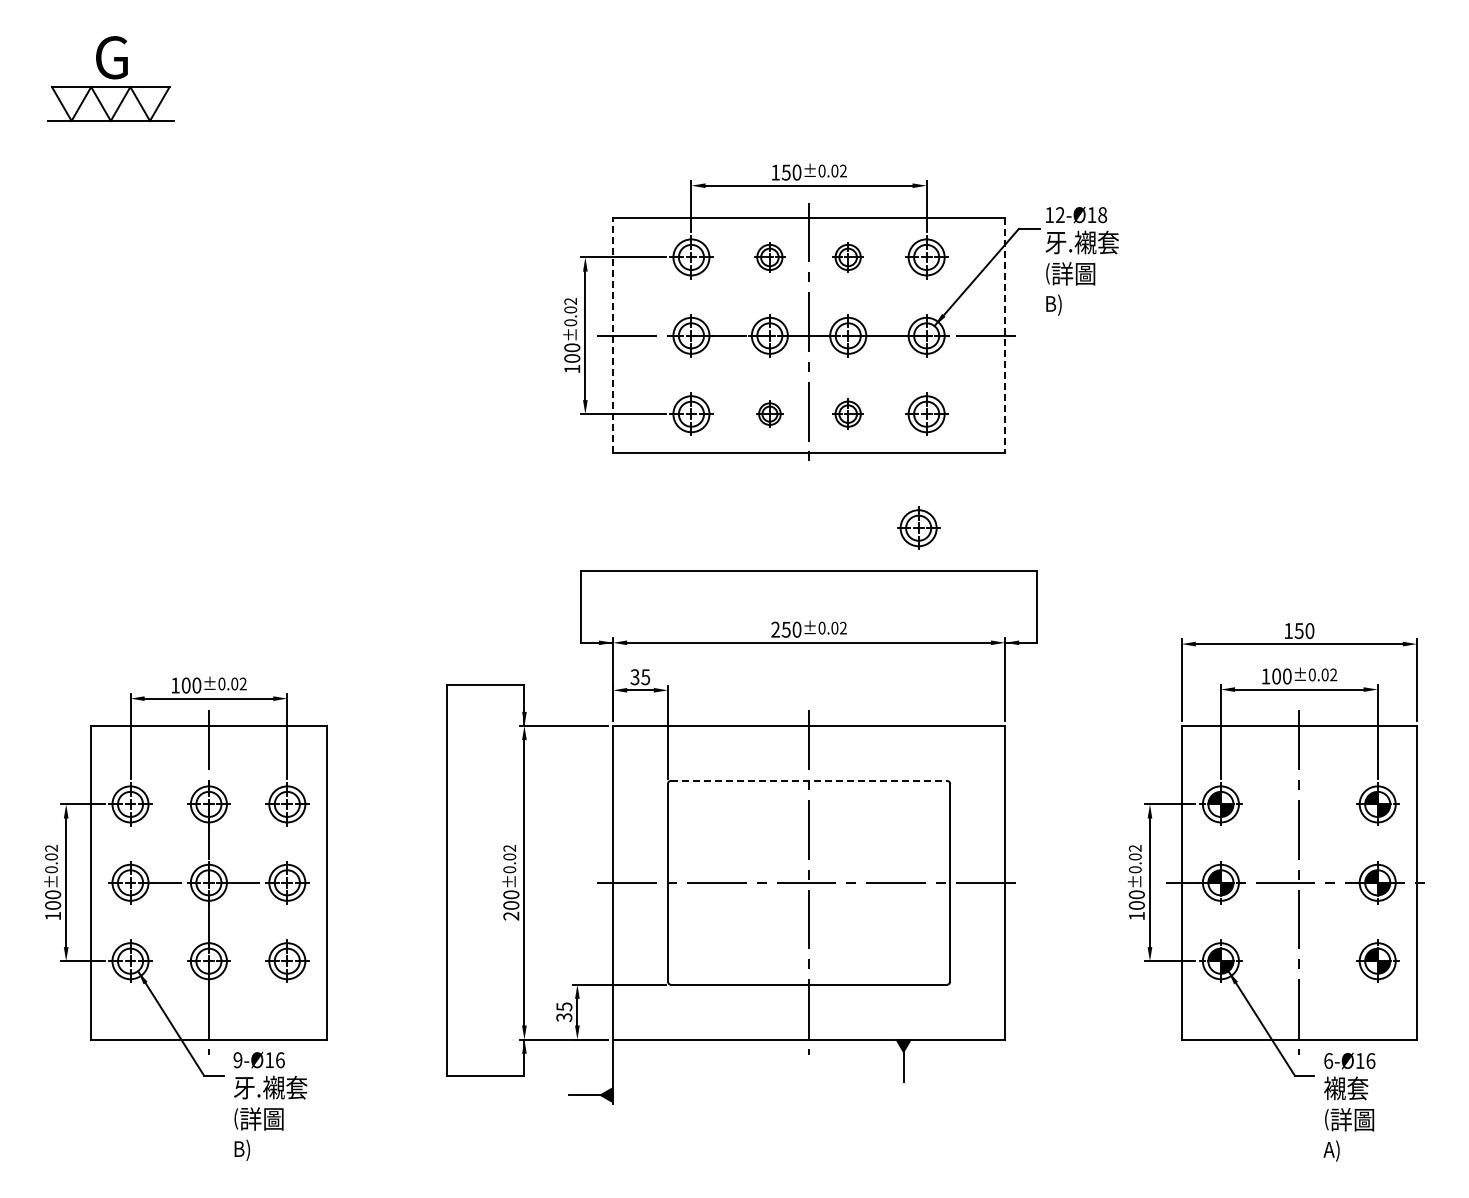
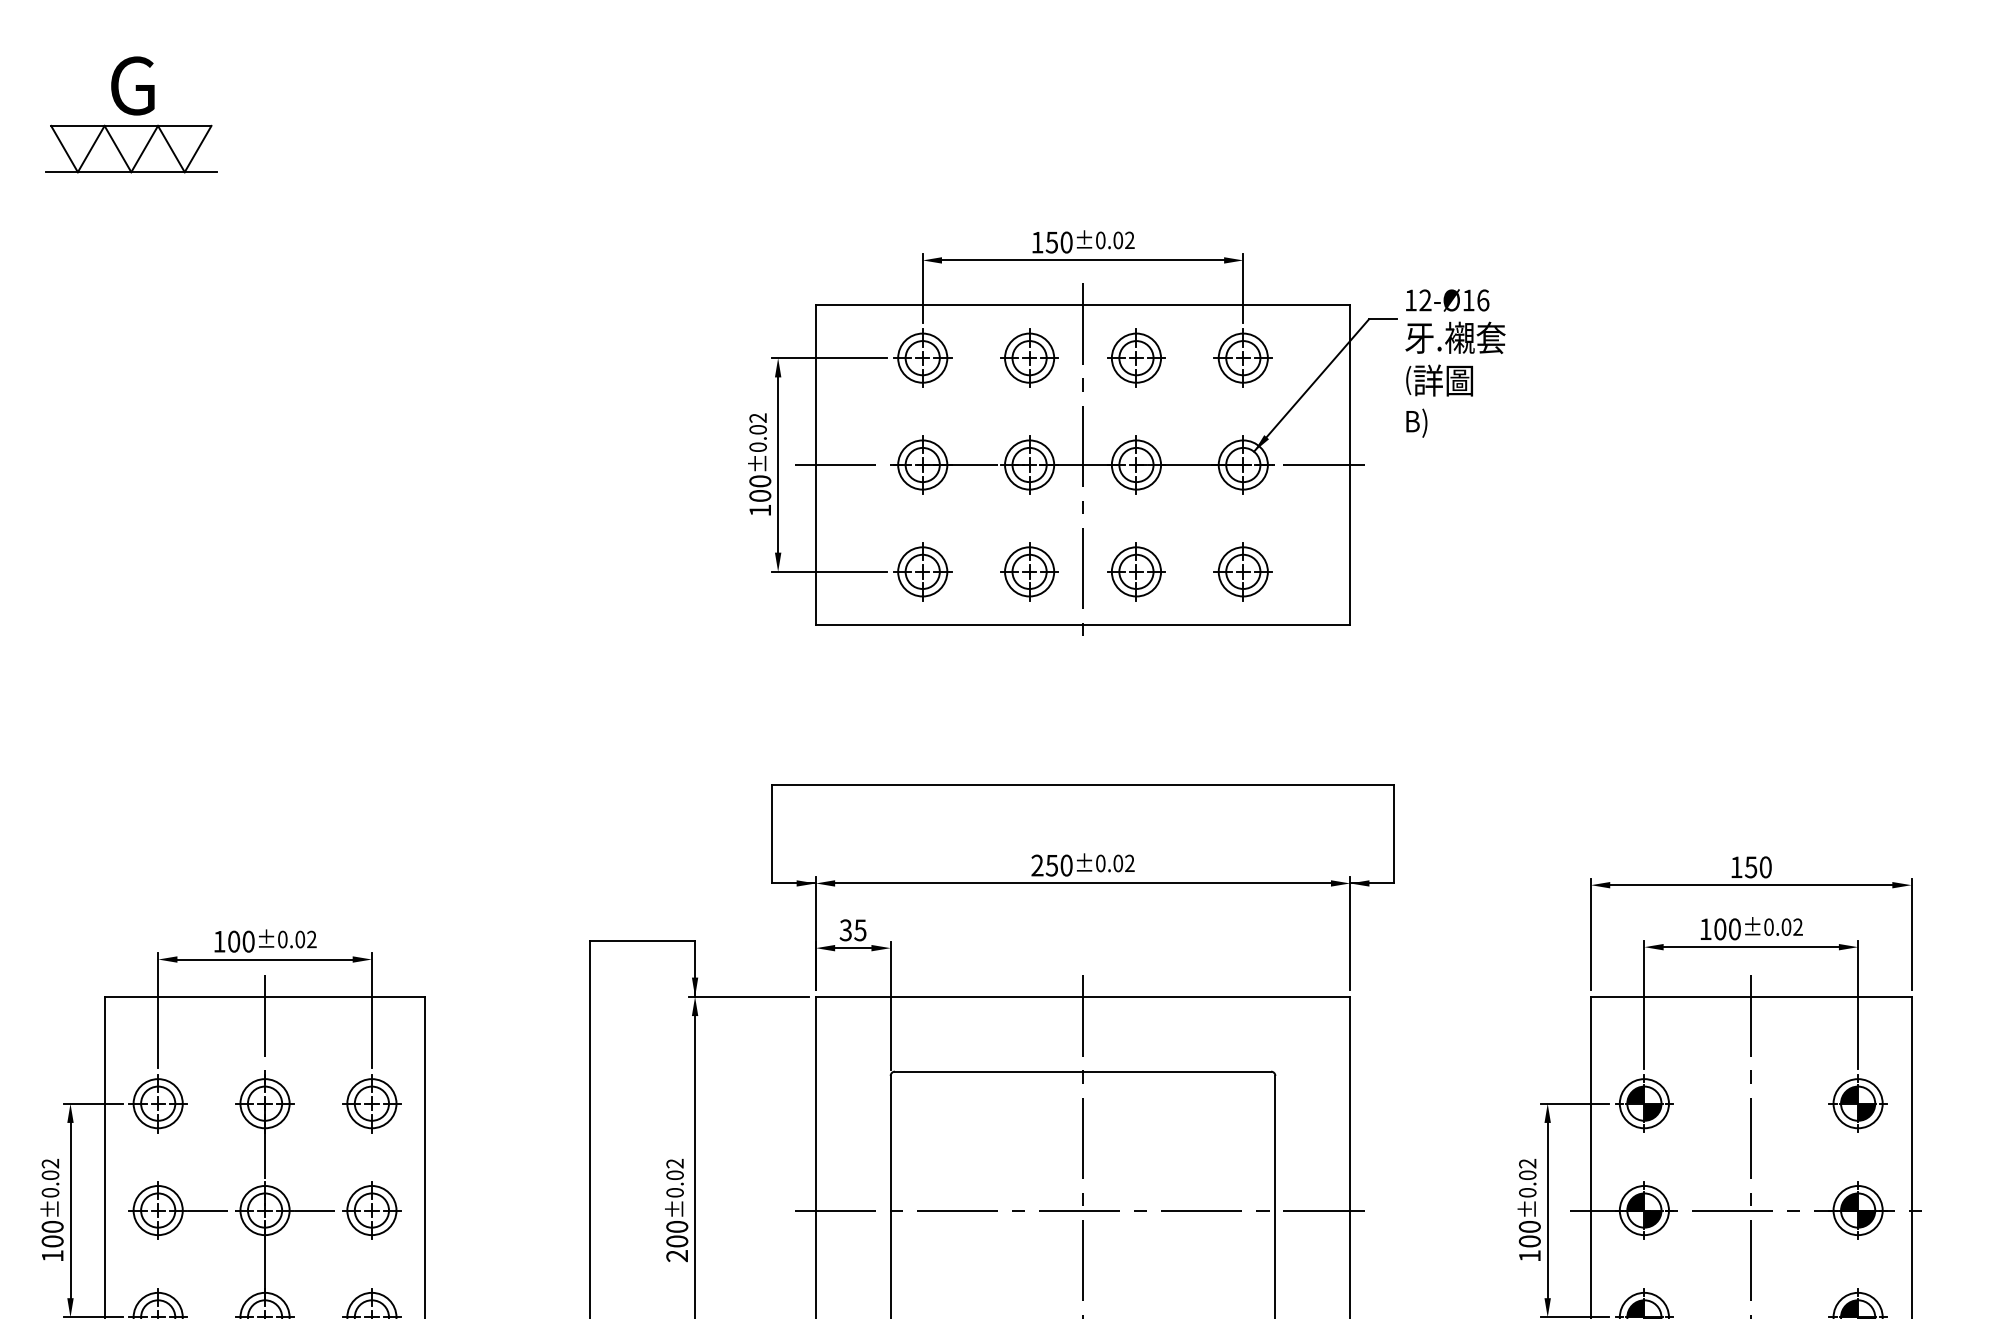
text: (1102, 214) -> (1482, 299), 12-Ø18 -> 12-Ø16
part: (769, 257) -> (1029, 358), size x1.43
part: (847, 257) -> (1135, 358), size x1.43
line: (613, 335) -> (816, 464), dashed -> solid
line: (1005, 335) -> (1350, 464), dashed -> solid
part: (769, 413) -> (1029, 570), size x1.67
part: (847, 413) -> (1135, 570), size x1.43
part: (918, 527) -> (1232, 726), removed
line: (809, 780) -> (1083, 1071), dashed -> solid

